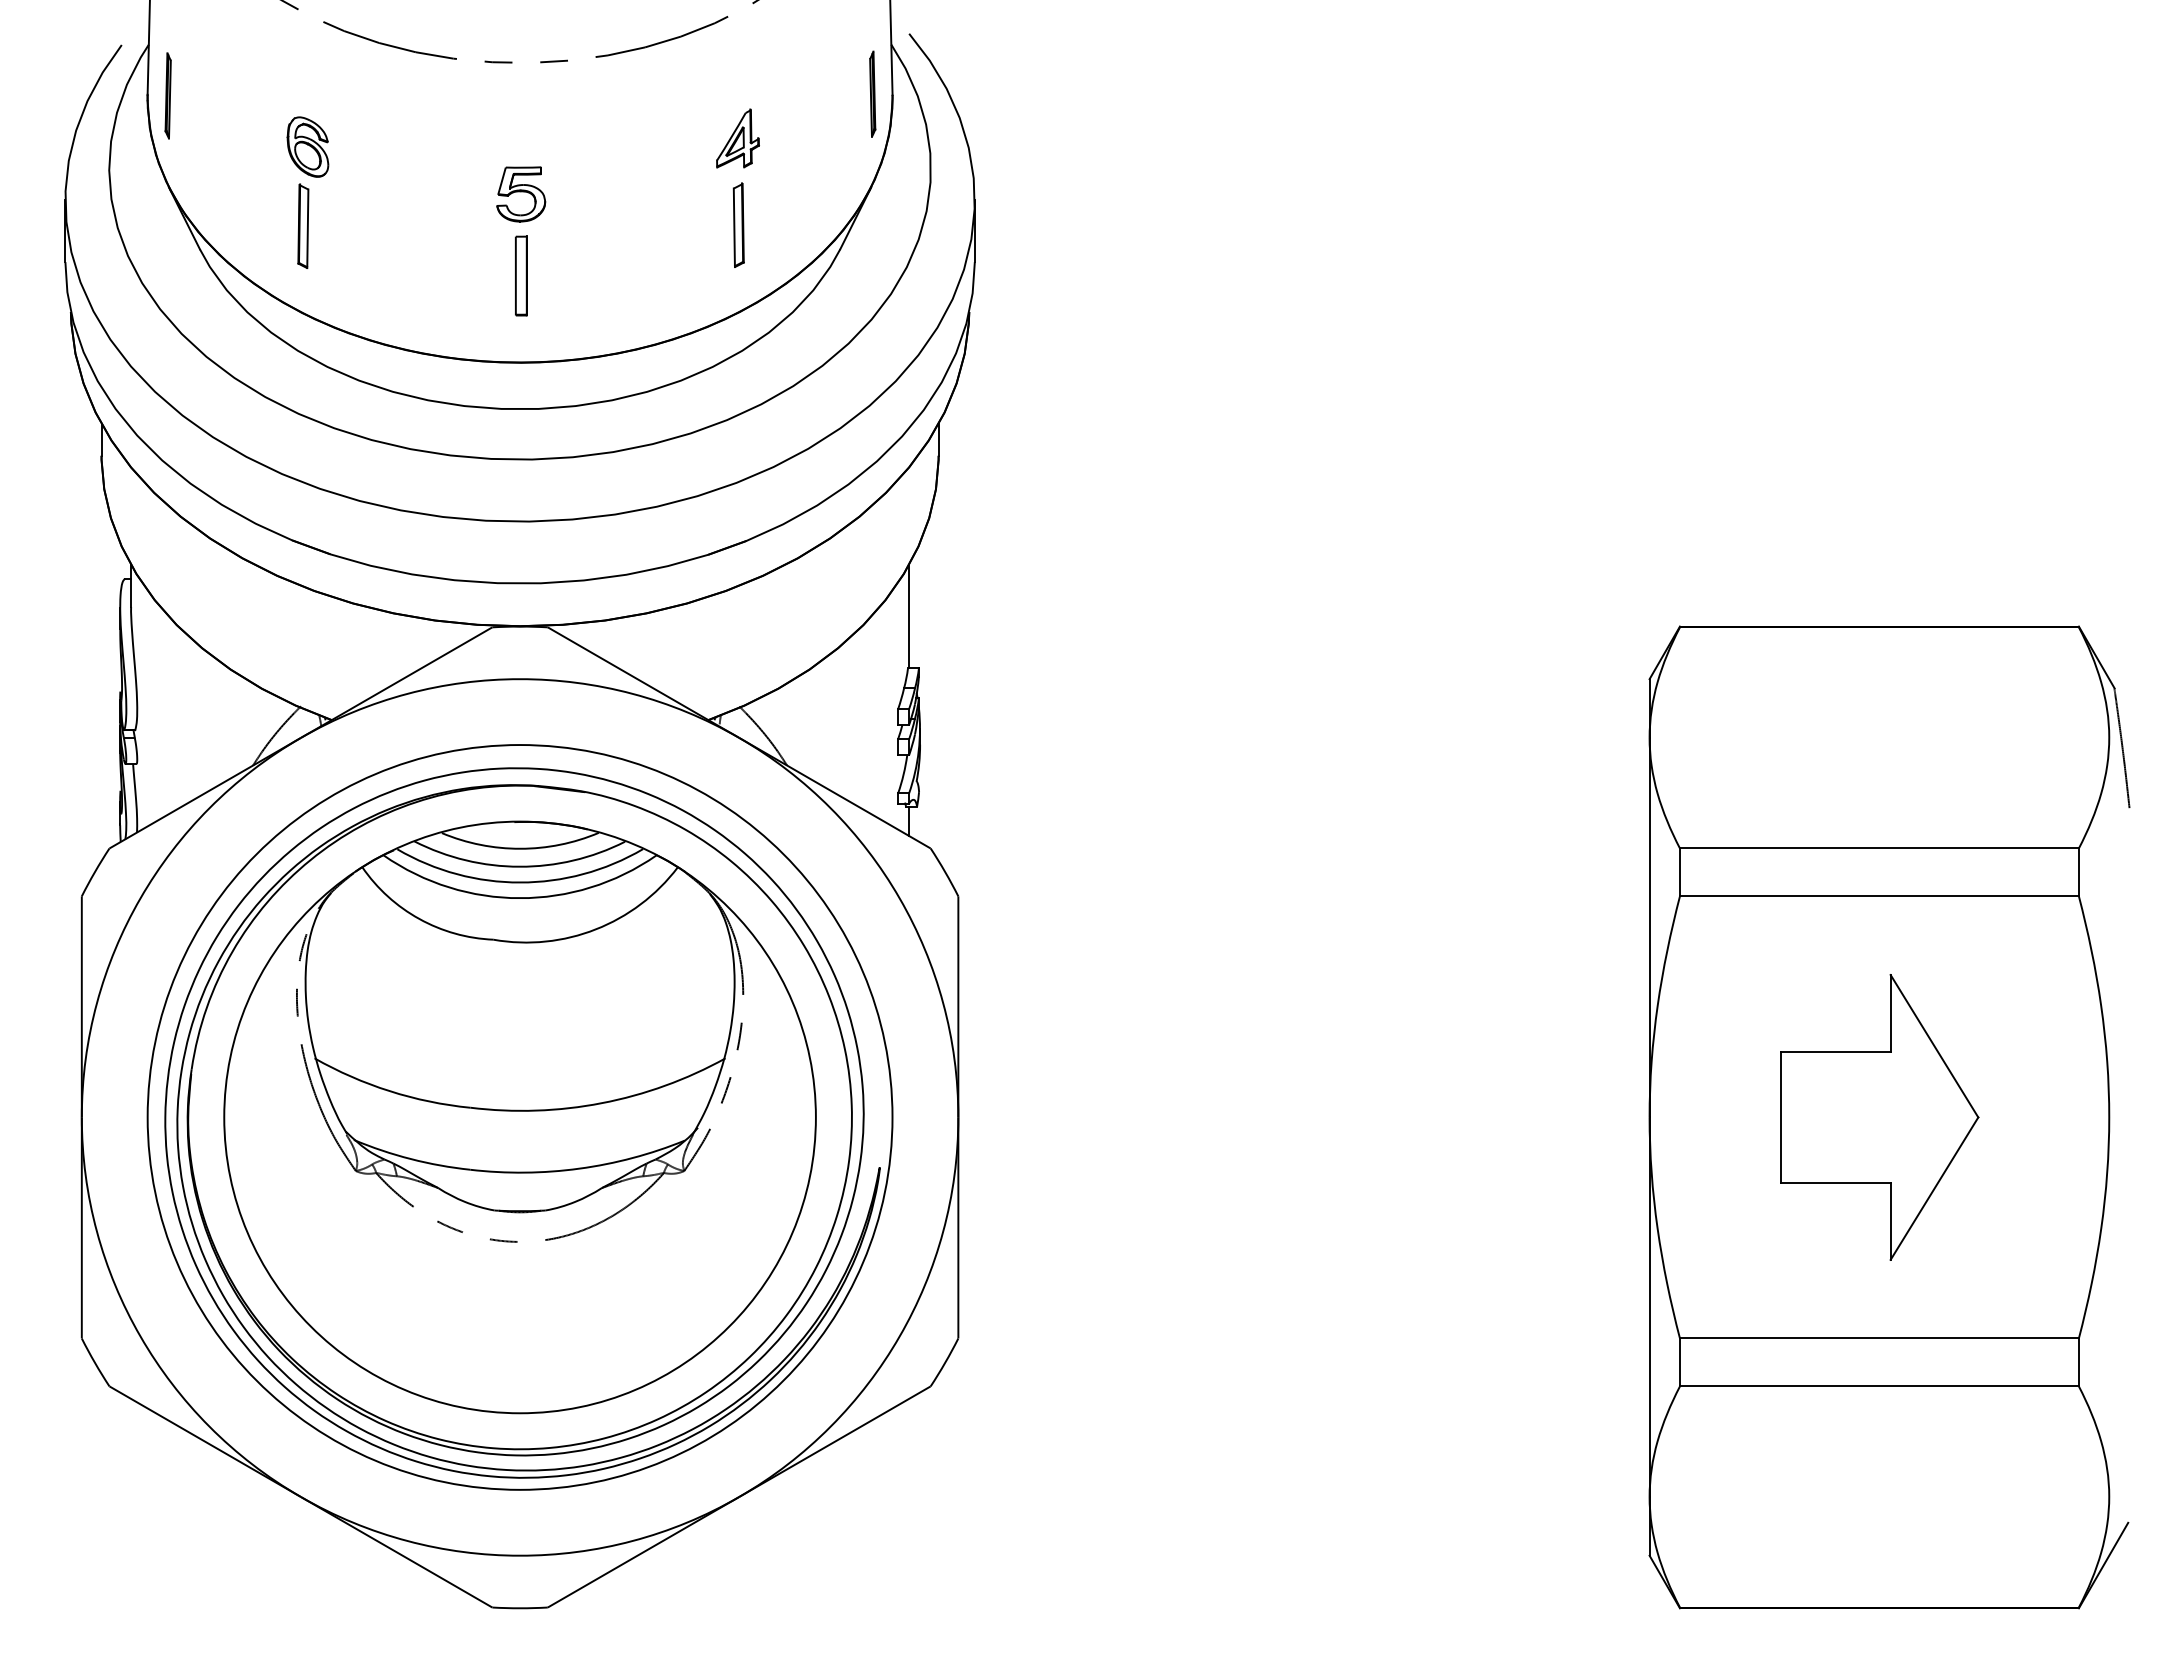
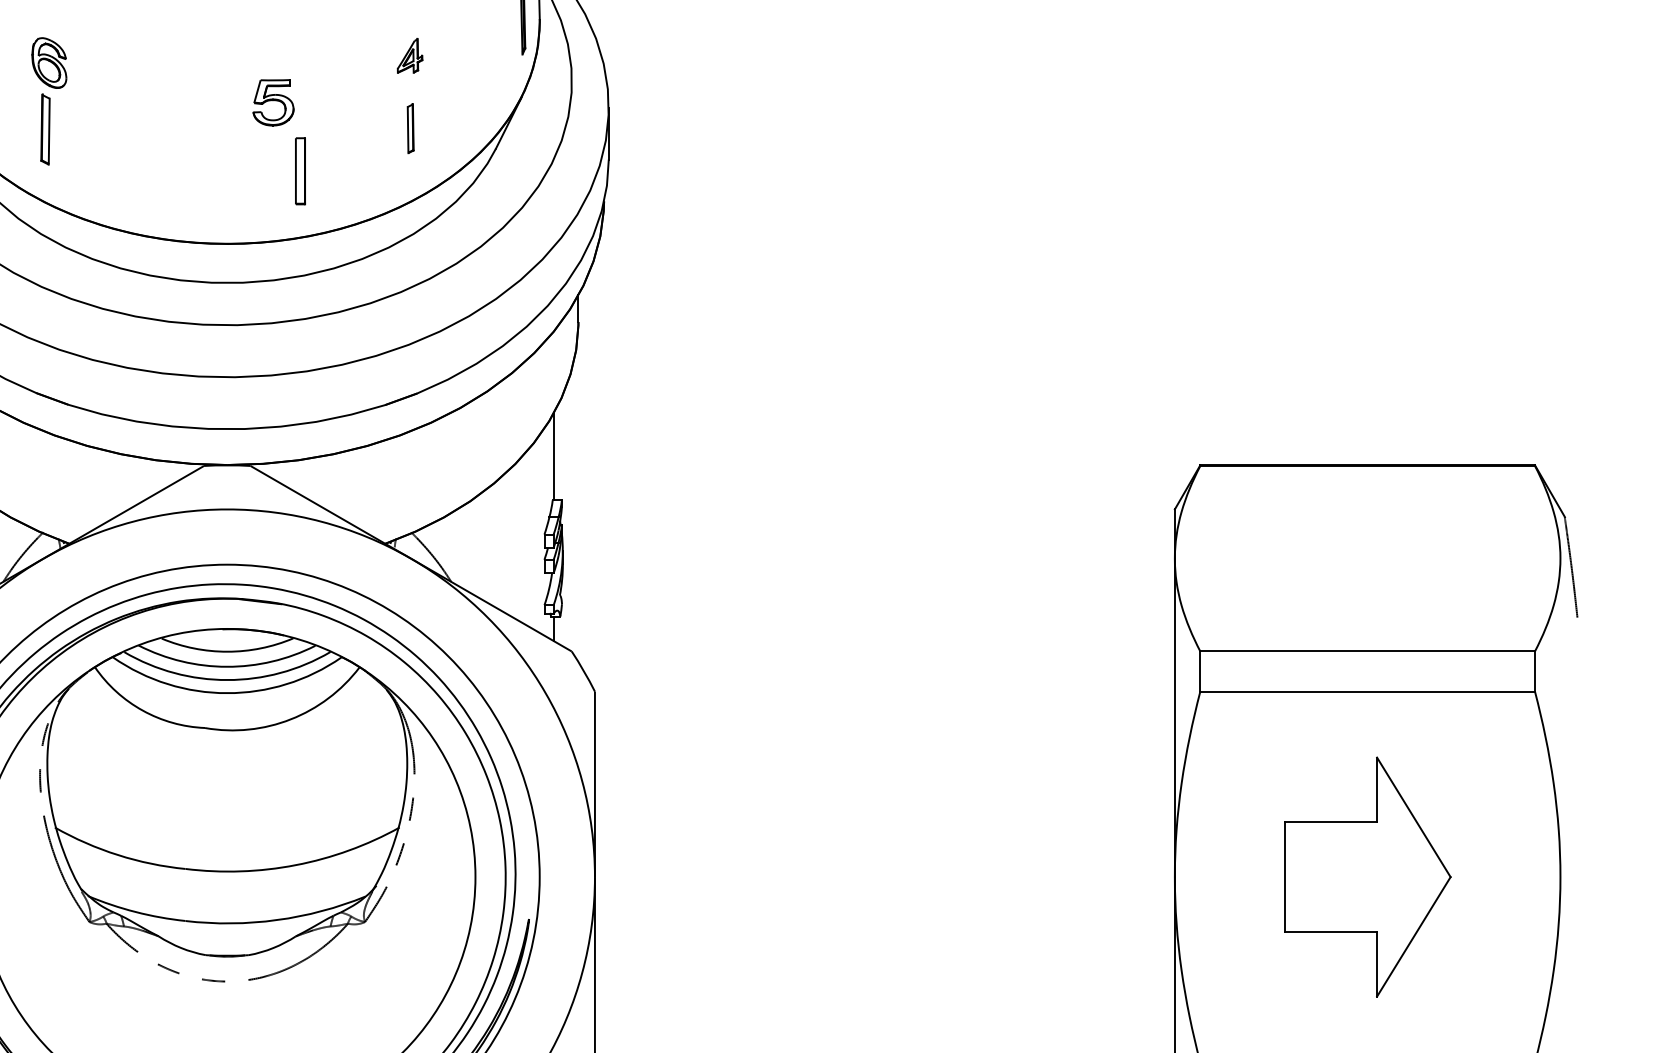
part: (737, 138) -> (409, 55), size x0.7
part: (521, 194) -> (273, 102), moved
part: (738, 224) -> (410, 128), size x0.7
part: (521, 275) -> (300, 170), moved

